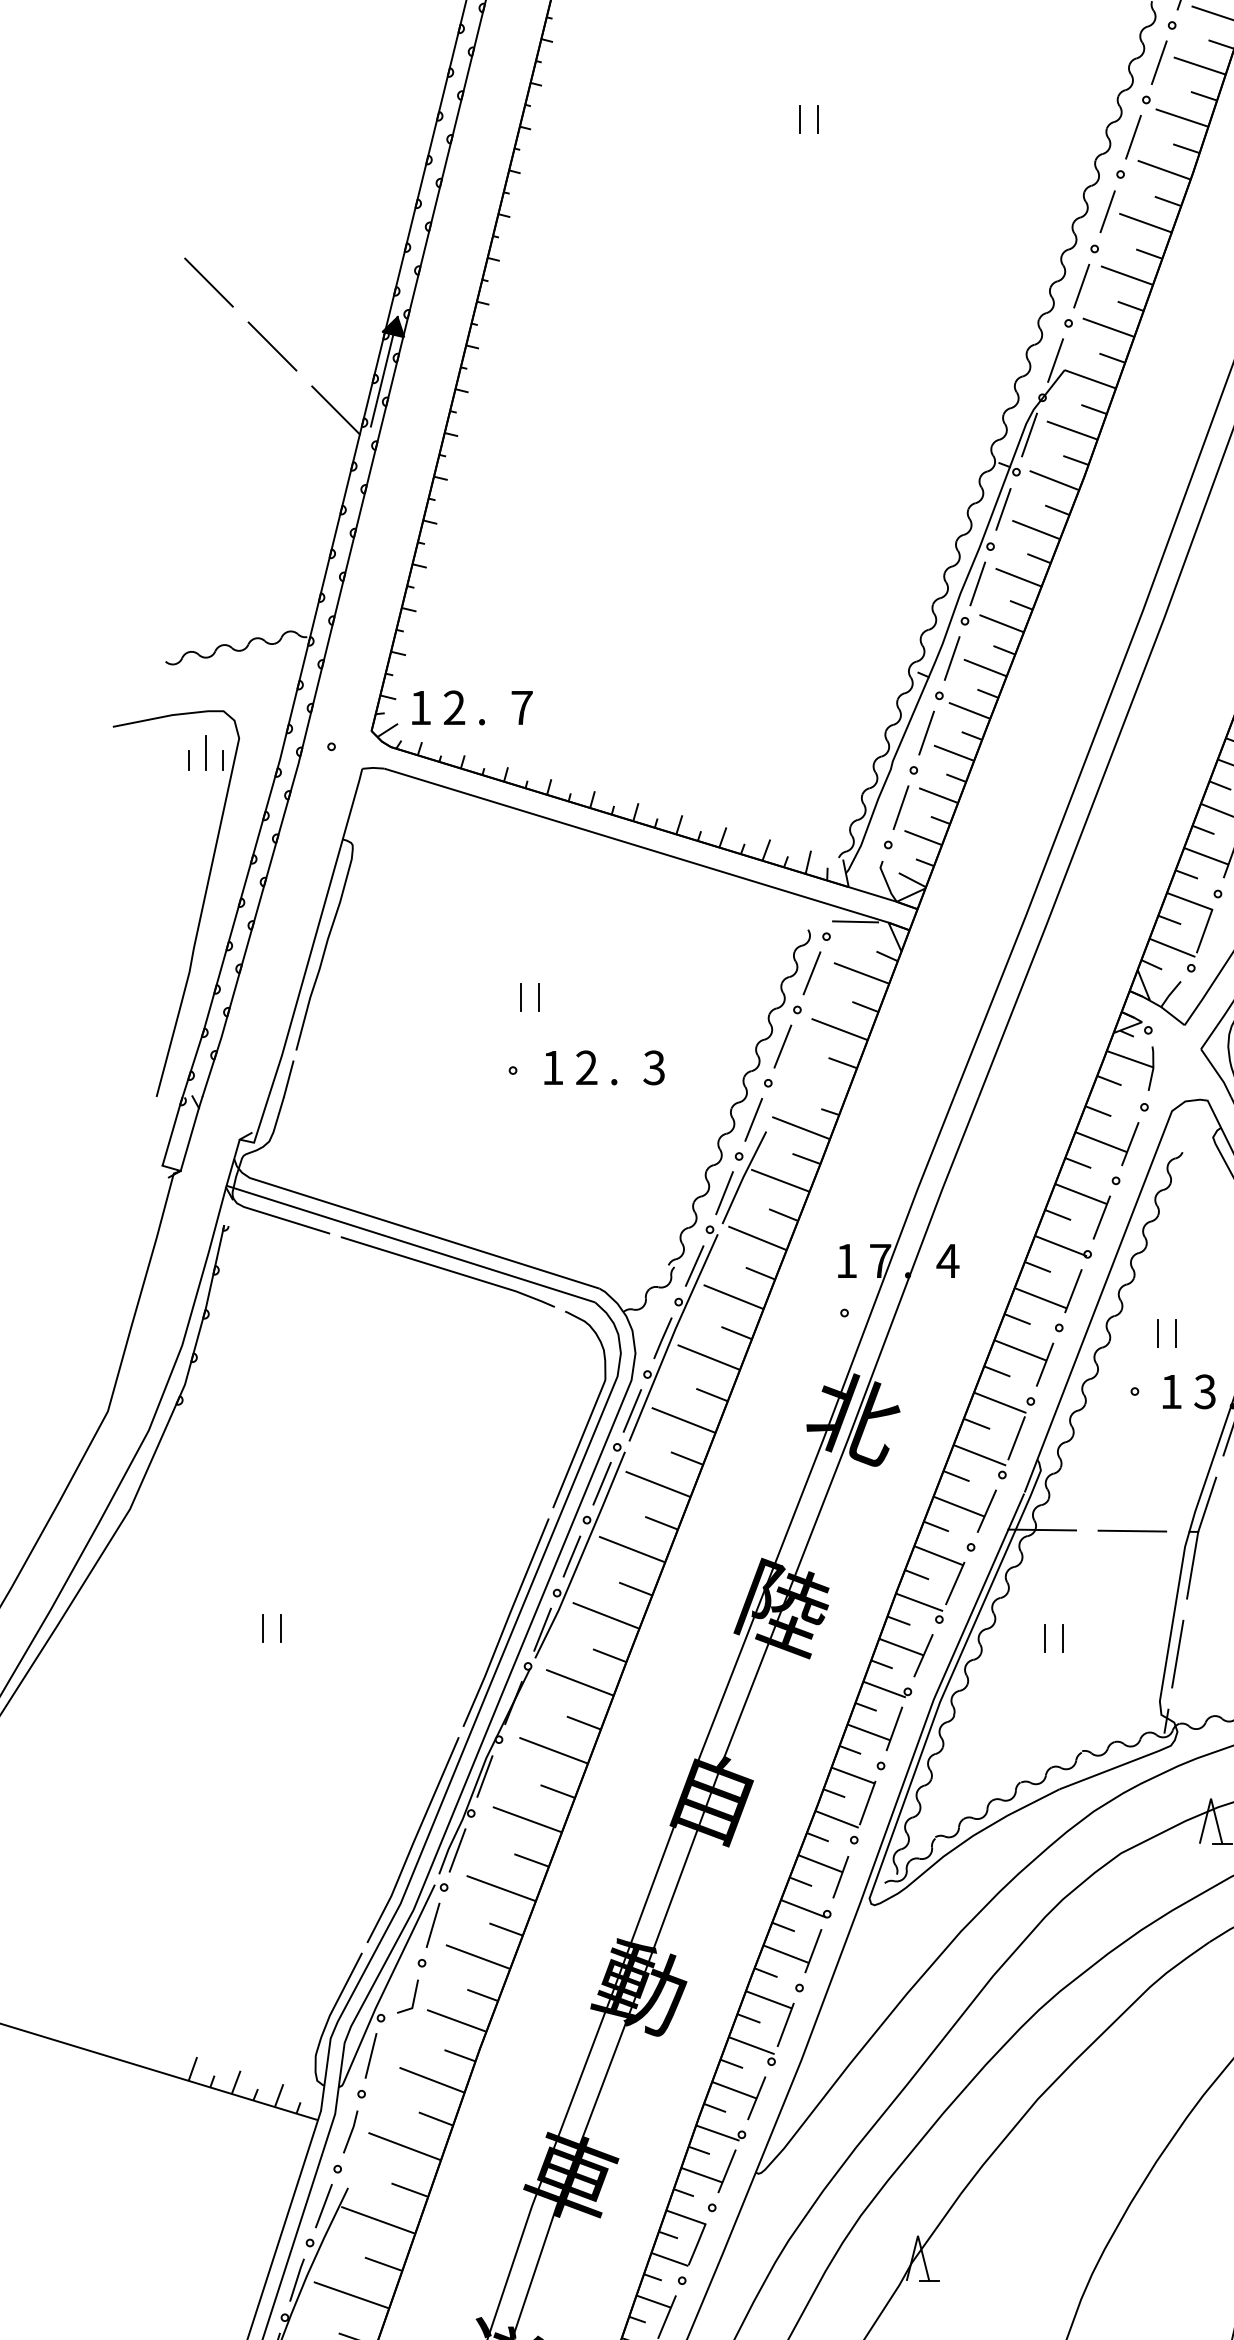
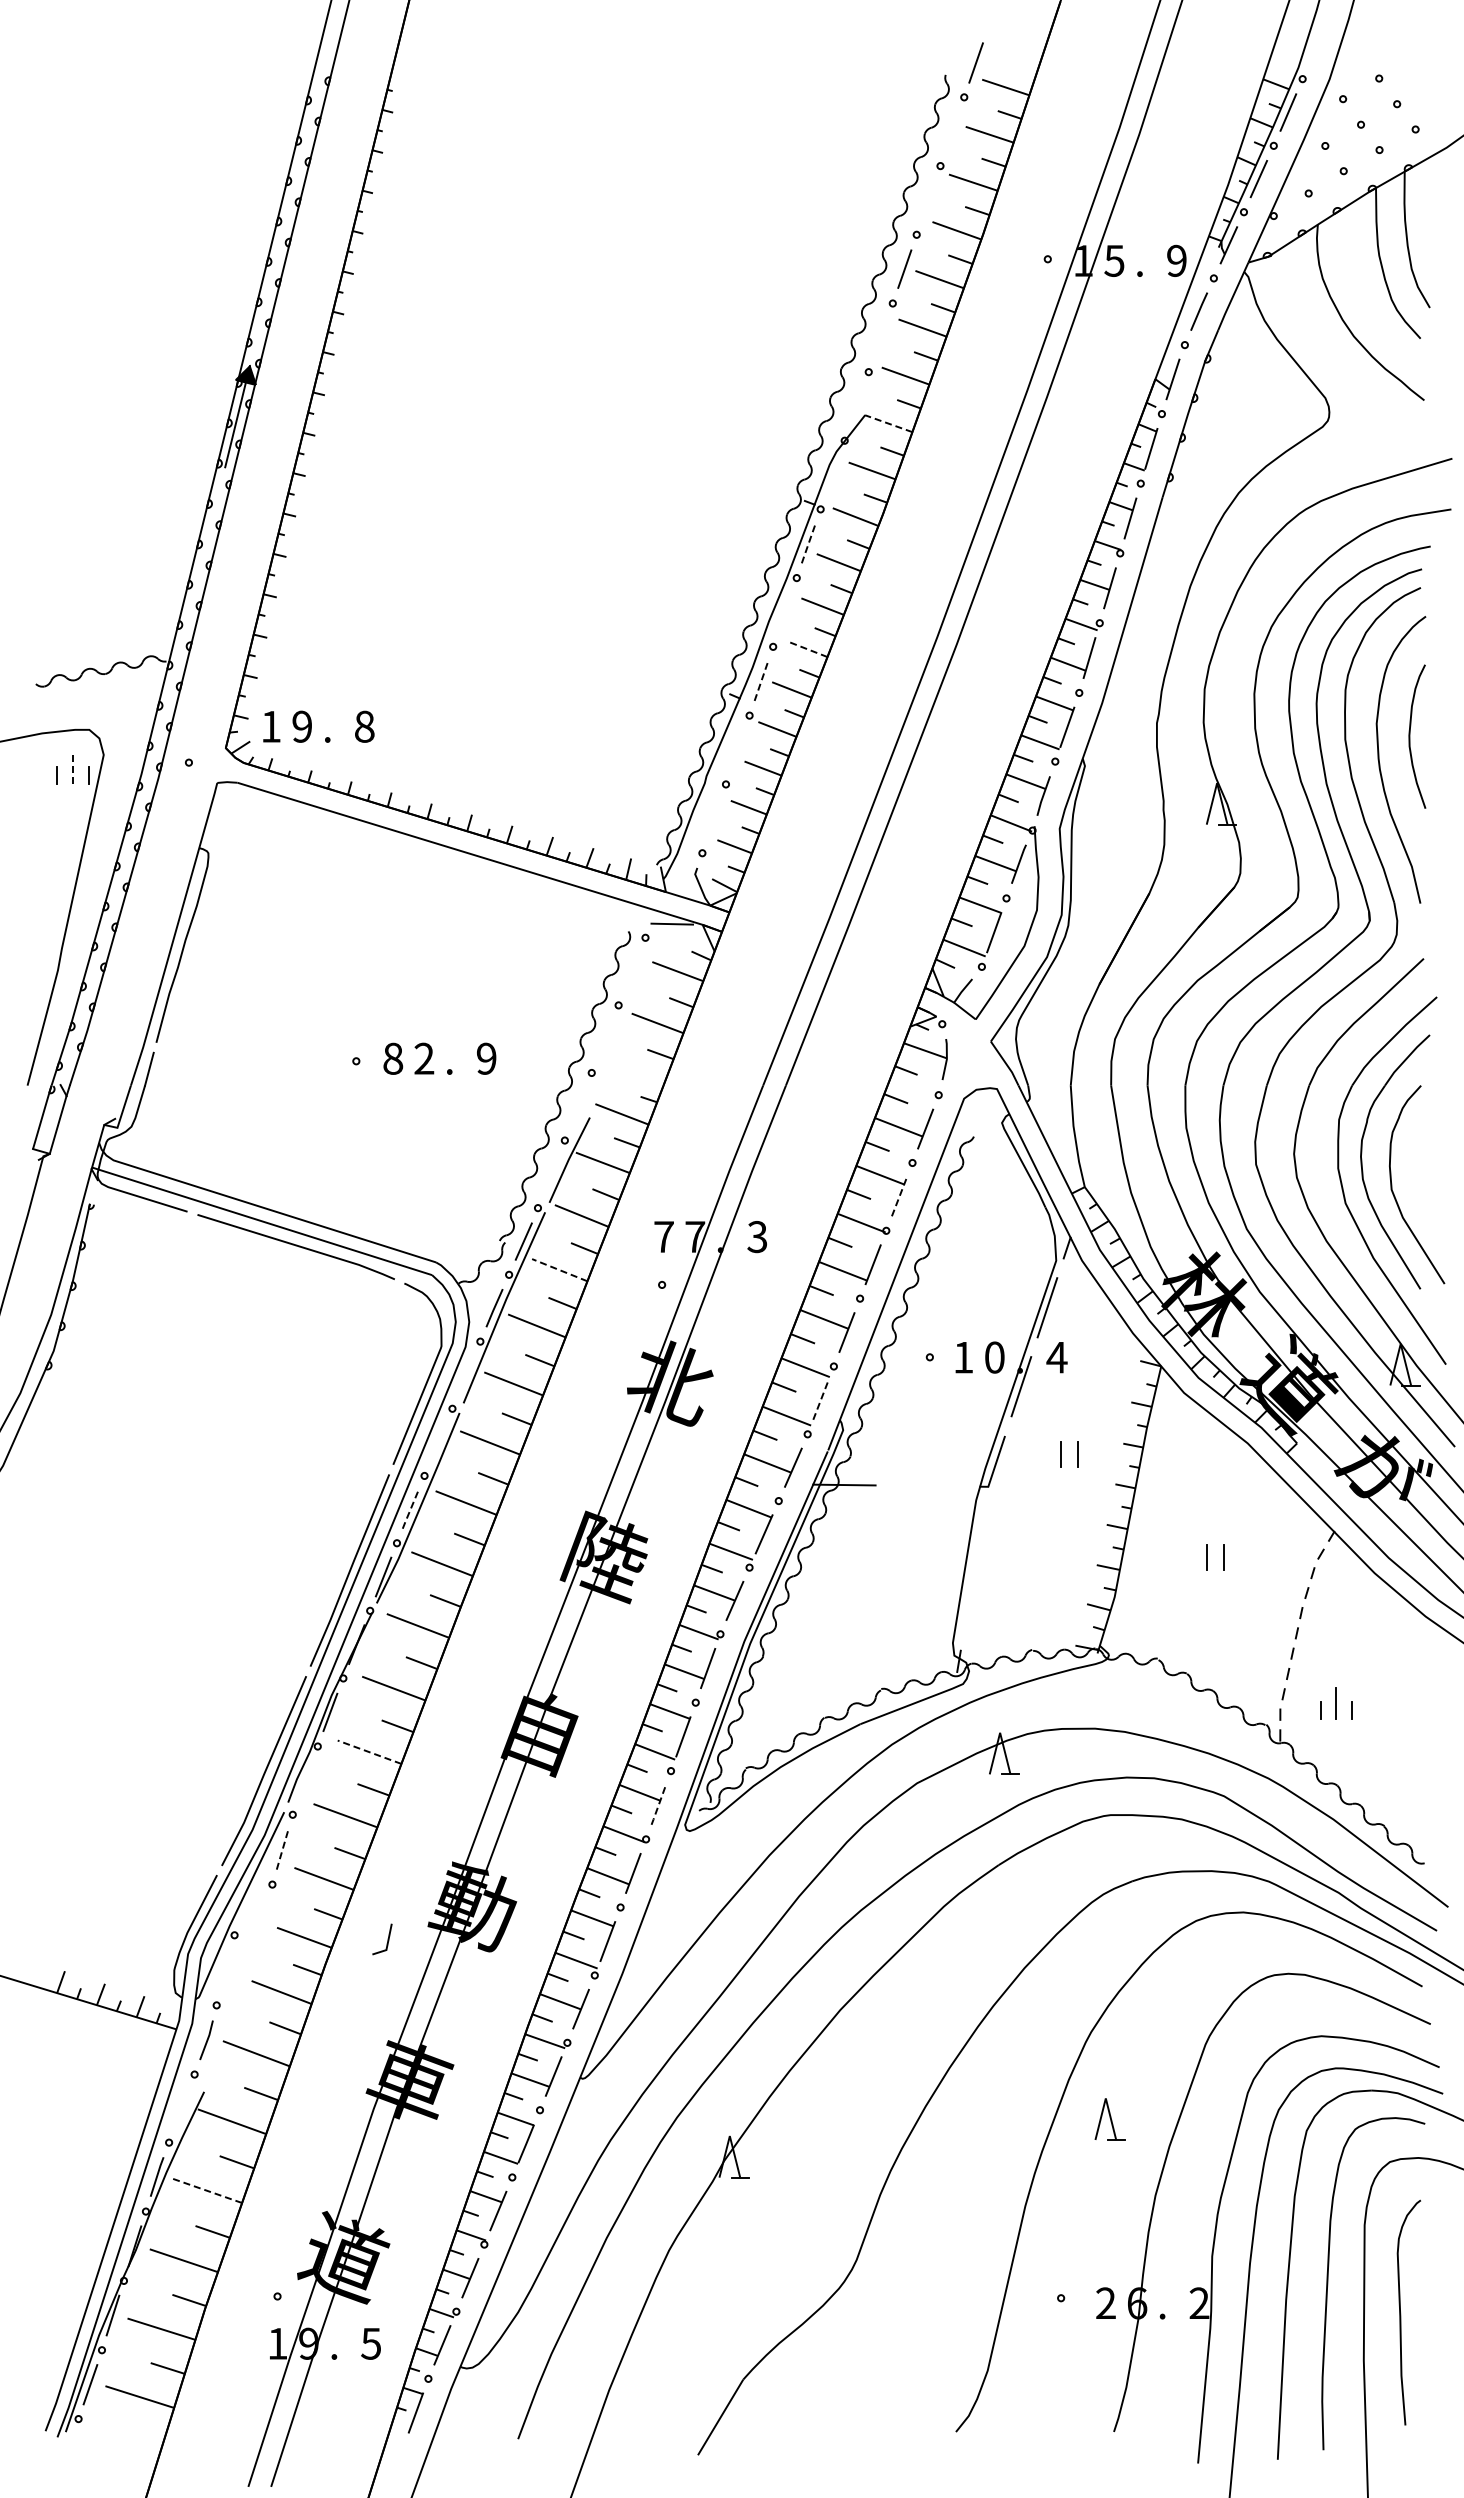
line: (1159, 62) -> (952, 131), removed
line: (799, 118) -> (620, 183), removed
line: (817, 118) -> (637, 183), removed
line: (1133, 137) -> (928, 200), removed
line: (208, 282) -> (75, 334), removed
line: (1081, 285) -> (880, 337), removed
line: (272, 346) -> (134, 393), removed
line: (1055, 360) -> (856, 406), removed
line: (1090, 379) -> (888, 423), solid -> dashed
line: (336, 410) -> (193, 452), removed
line: (1029, 434) -> (832, 474), removed
line: (1003, 510) -> (808, 544), solid -> dashed
line: (977, 584) -> (784, 612), removed
line: (1002, 624) -> (807, 649), solid -> dashed
line: (952, 658) -> (761, 681), solid -> dashed
text: (454, 707) -> (302, 726), 2 -> 9
text: (521, 707) -> (364, 726), 7 -> 8
line: (926, 732) -> (737, 749), removed
line: (205, 753) -> (72, 768), solid -> dashed
line: (900, 807) -> (713, 818), removed
line: (811, 973) -> (631, 971), removed
line: (520, 997) -> (363, 993), removed
line: (539, 997) -> (380, 993), removed
line: (782, 1045) -> (604, 1038), removed
text: (553, 1067) -> (393, 1058), 1 -> 8
text: (654, 1067) -> (486, 1058), 3 -> 9
line: (753, 1119) -> (578, 1106), removed
line: (724, 1193) -> (551, 1174), removed
line: (1101, 1217) -> (899, 1196), solid -> dashed
text: (846, 1260) -> (663, 1236), 1 -> 7
text: (948, 1261) -> (757, 1237), 4 -> 3
line: (733, 1297) -> (559, 1270), solid -> dashed
line: (1158, 1333) -> (951, 1303), removed
line: (1176, 1333) -> (968, 1303), removed
text: (1204, 1391) -> (994, 1357), 3 -> 0
line: (632, 1411) -> (466, 1375), removed
line: (1016, 1438) -> (820, 1400), solid -> dashed
line: (602, 1483) -> (438, 1442), removed
line: (1132, 1530) -> (927, 1485), removed
line: (571, 1557) -> (410, 1510), solid -> dashed
line: (1191, 1565) -> (982, 1517), removed
line: (262, 1628) -> (125, 1575), removed
line: (281, 1628) -> (142, 1575), removed
line: (1045, 1637) -> (847, 1584), removed
line: (1062, 1637) -> (863, 1584), removed
line: (1177, 1654) -> (969, 1599), removed
line: (527, 1819) -> (369, 1752), solid -> dashed
line: (456, 1850) -> (304, 1780), removed
line: (840, 1877) -> (658, 1805), solid -> dashed
line: (433, 1925) -> (282, 1849), solid -> dashed
line: (413, 1996) -> (387, 1939), moved
line: (371, 2055) -> (225, 1969), removed
line: (323, 2205) -> (181, 2108), removed
line: (351, 2294) -> (207, 2190), solid -> dashed

